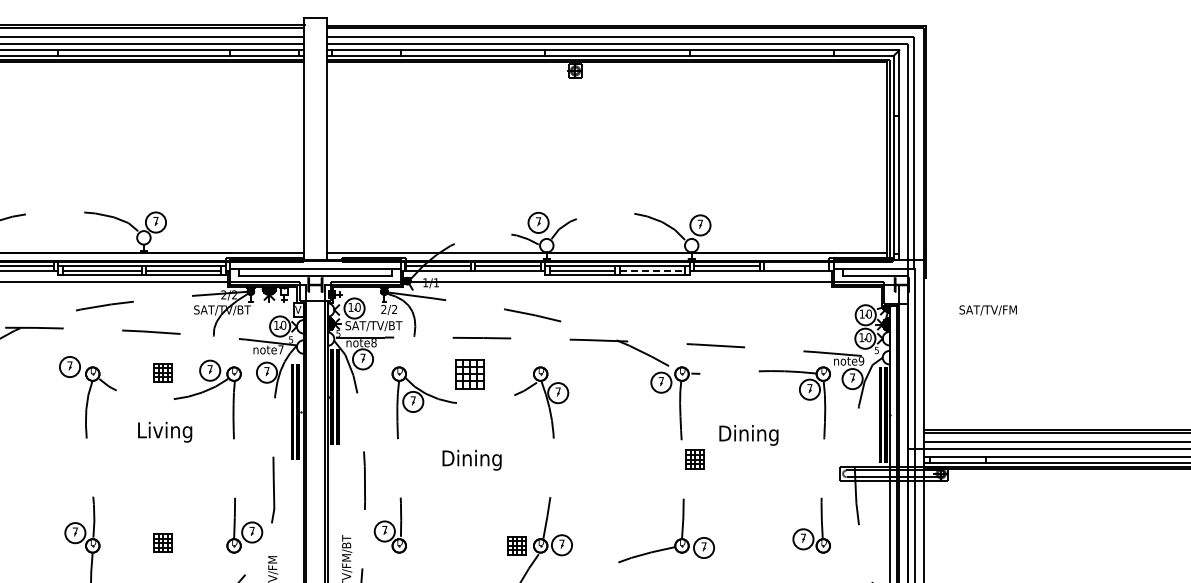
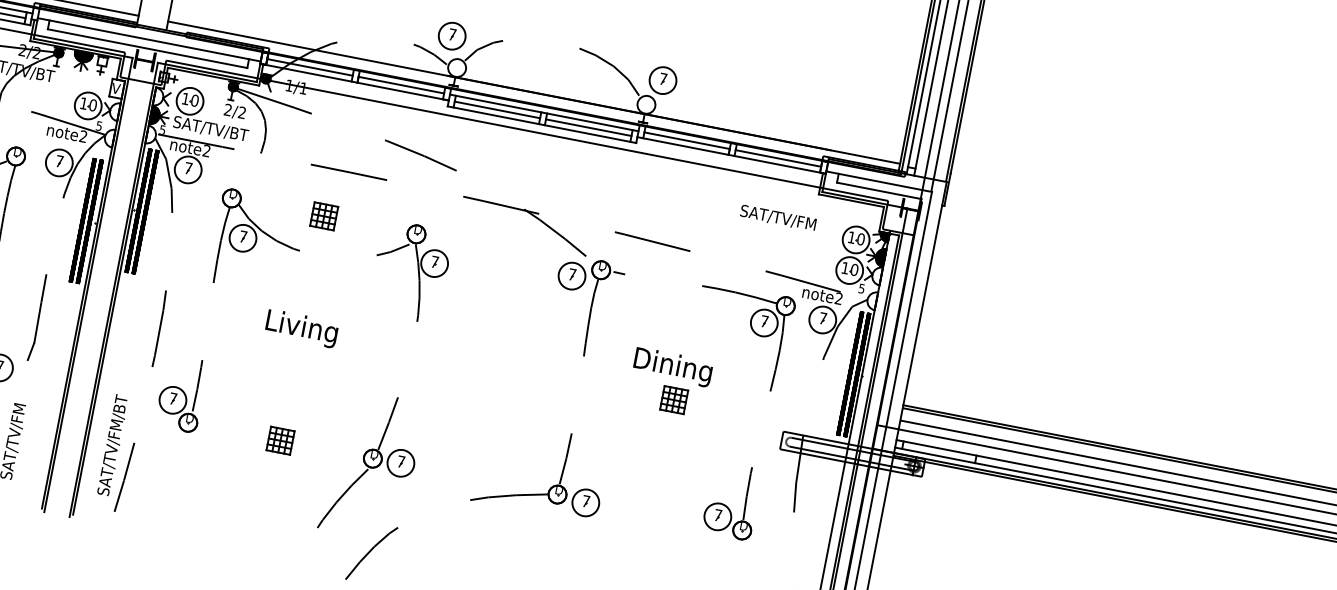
line: (796, 266) -> (778, 158), added
line: (652, 270) -> (588, 127), dashed -> solid
text: (987, 310) -> (777, 218), moved
text: (373, 343) -> (205, 151), note8 -> note2
text: (280, 349) -> (82, 136), note7 -> note2
text: (861, 361) -> (838, 299), note9 -> note2
part: (469, 373) -> (323, 215), size x0.62
text: (472, 459) -> (305, 328), Dining -> Living
part: (694, 459) -> (672, 399), moved
part: (516, 545) -> (280, 440), moved

